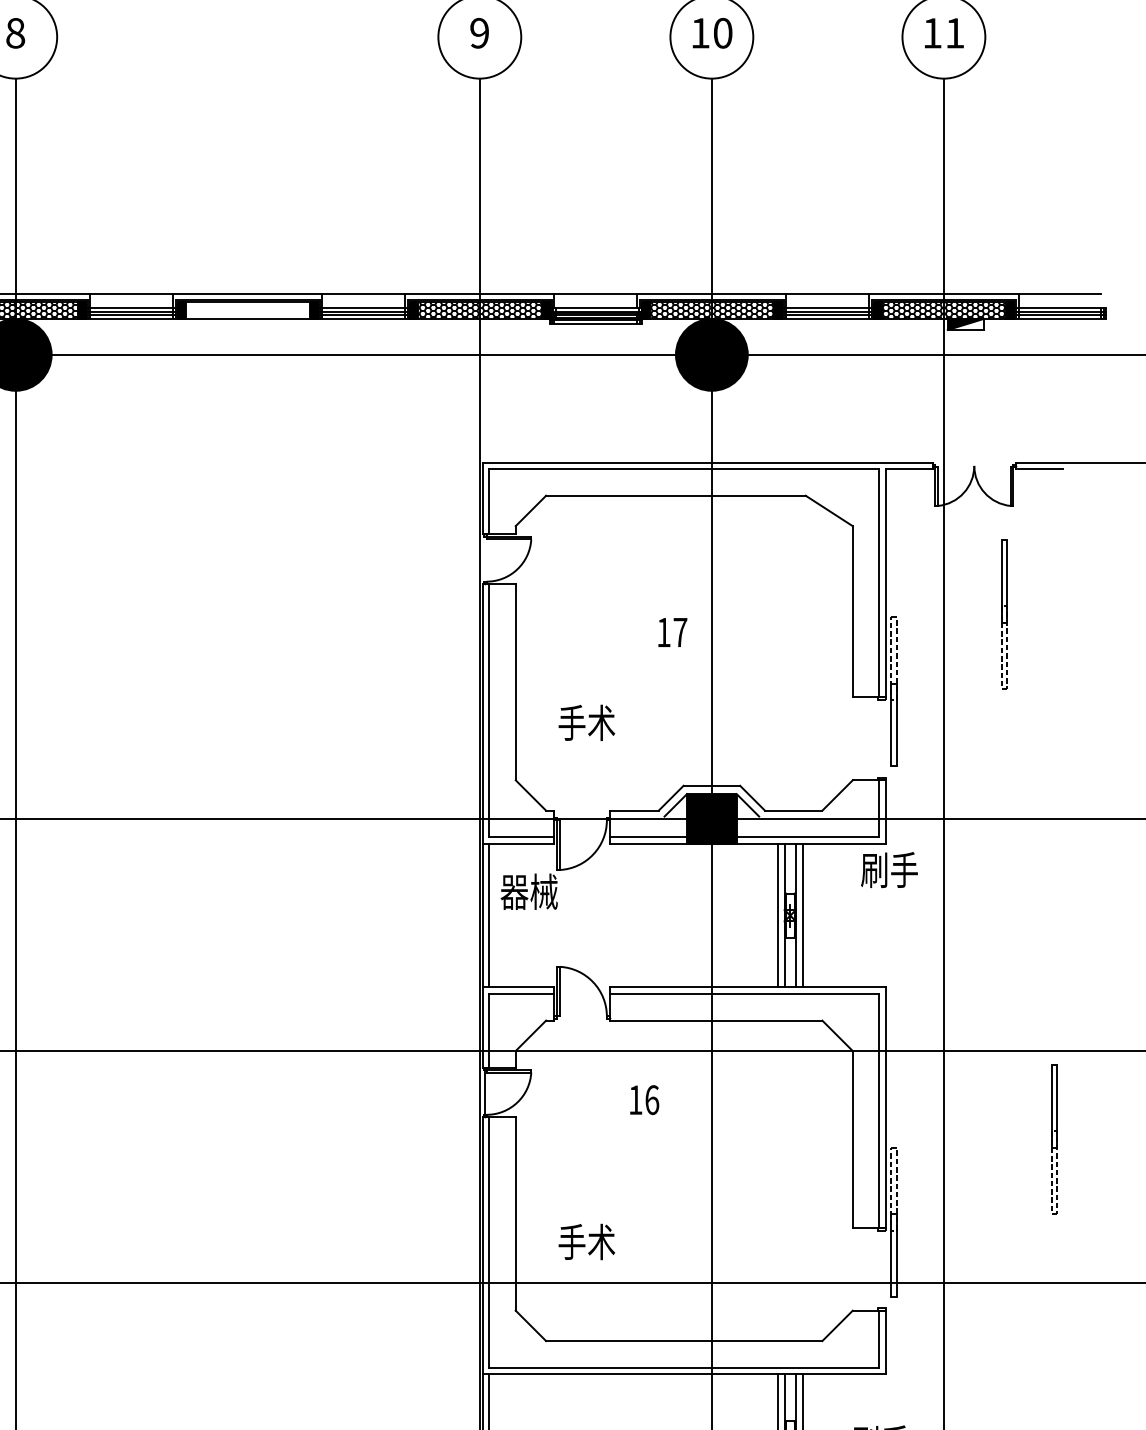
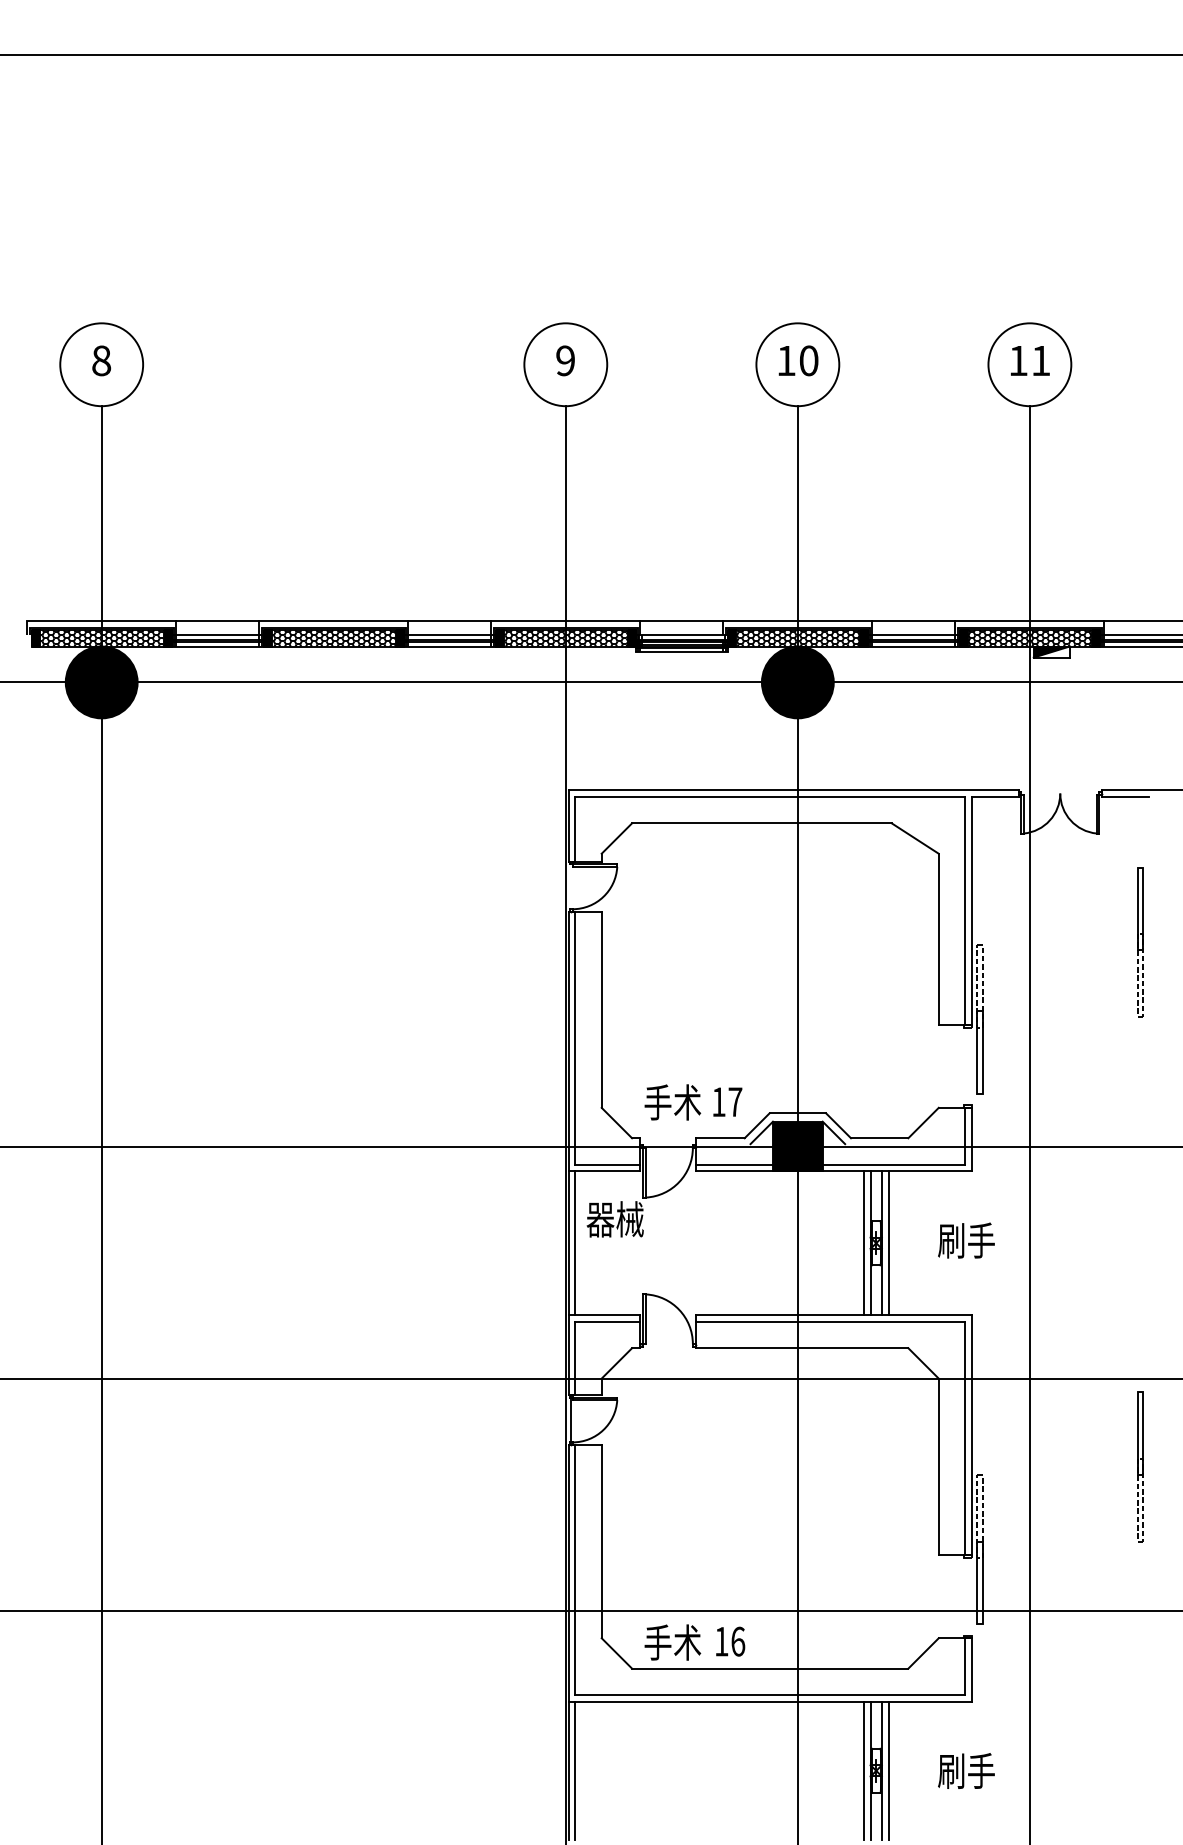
hatch: (247, 309) -> (333, 637), added
part: (1004, 614) -> (1140, 942), moved
text: (672, 631) -> (727, 1101), moved
text: (586, 722) -> (672, 1102), moved
text: (889, 869) -> (966, 1240), moved
text: (644, 1099) -> (730, 1641), moved
text: (586, 1241) -> (672, 1642), moved

